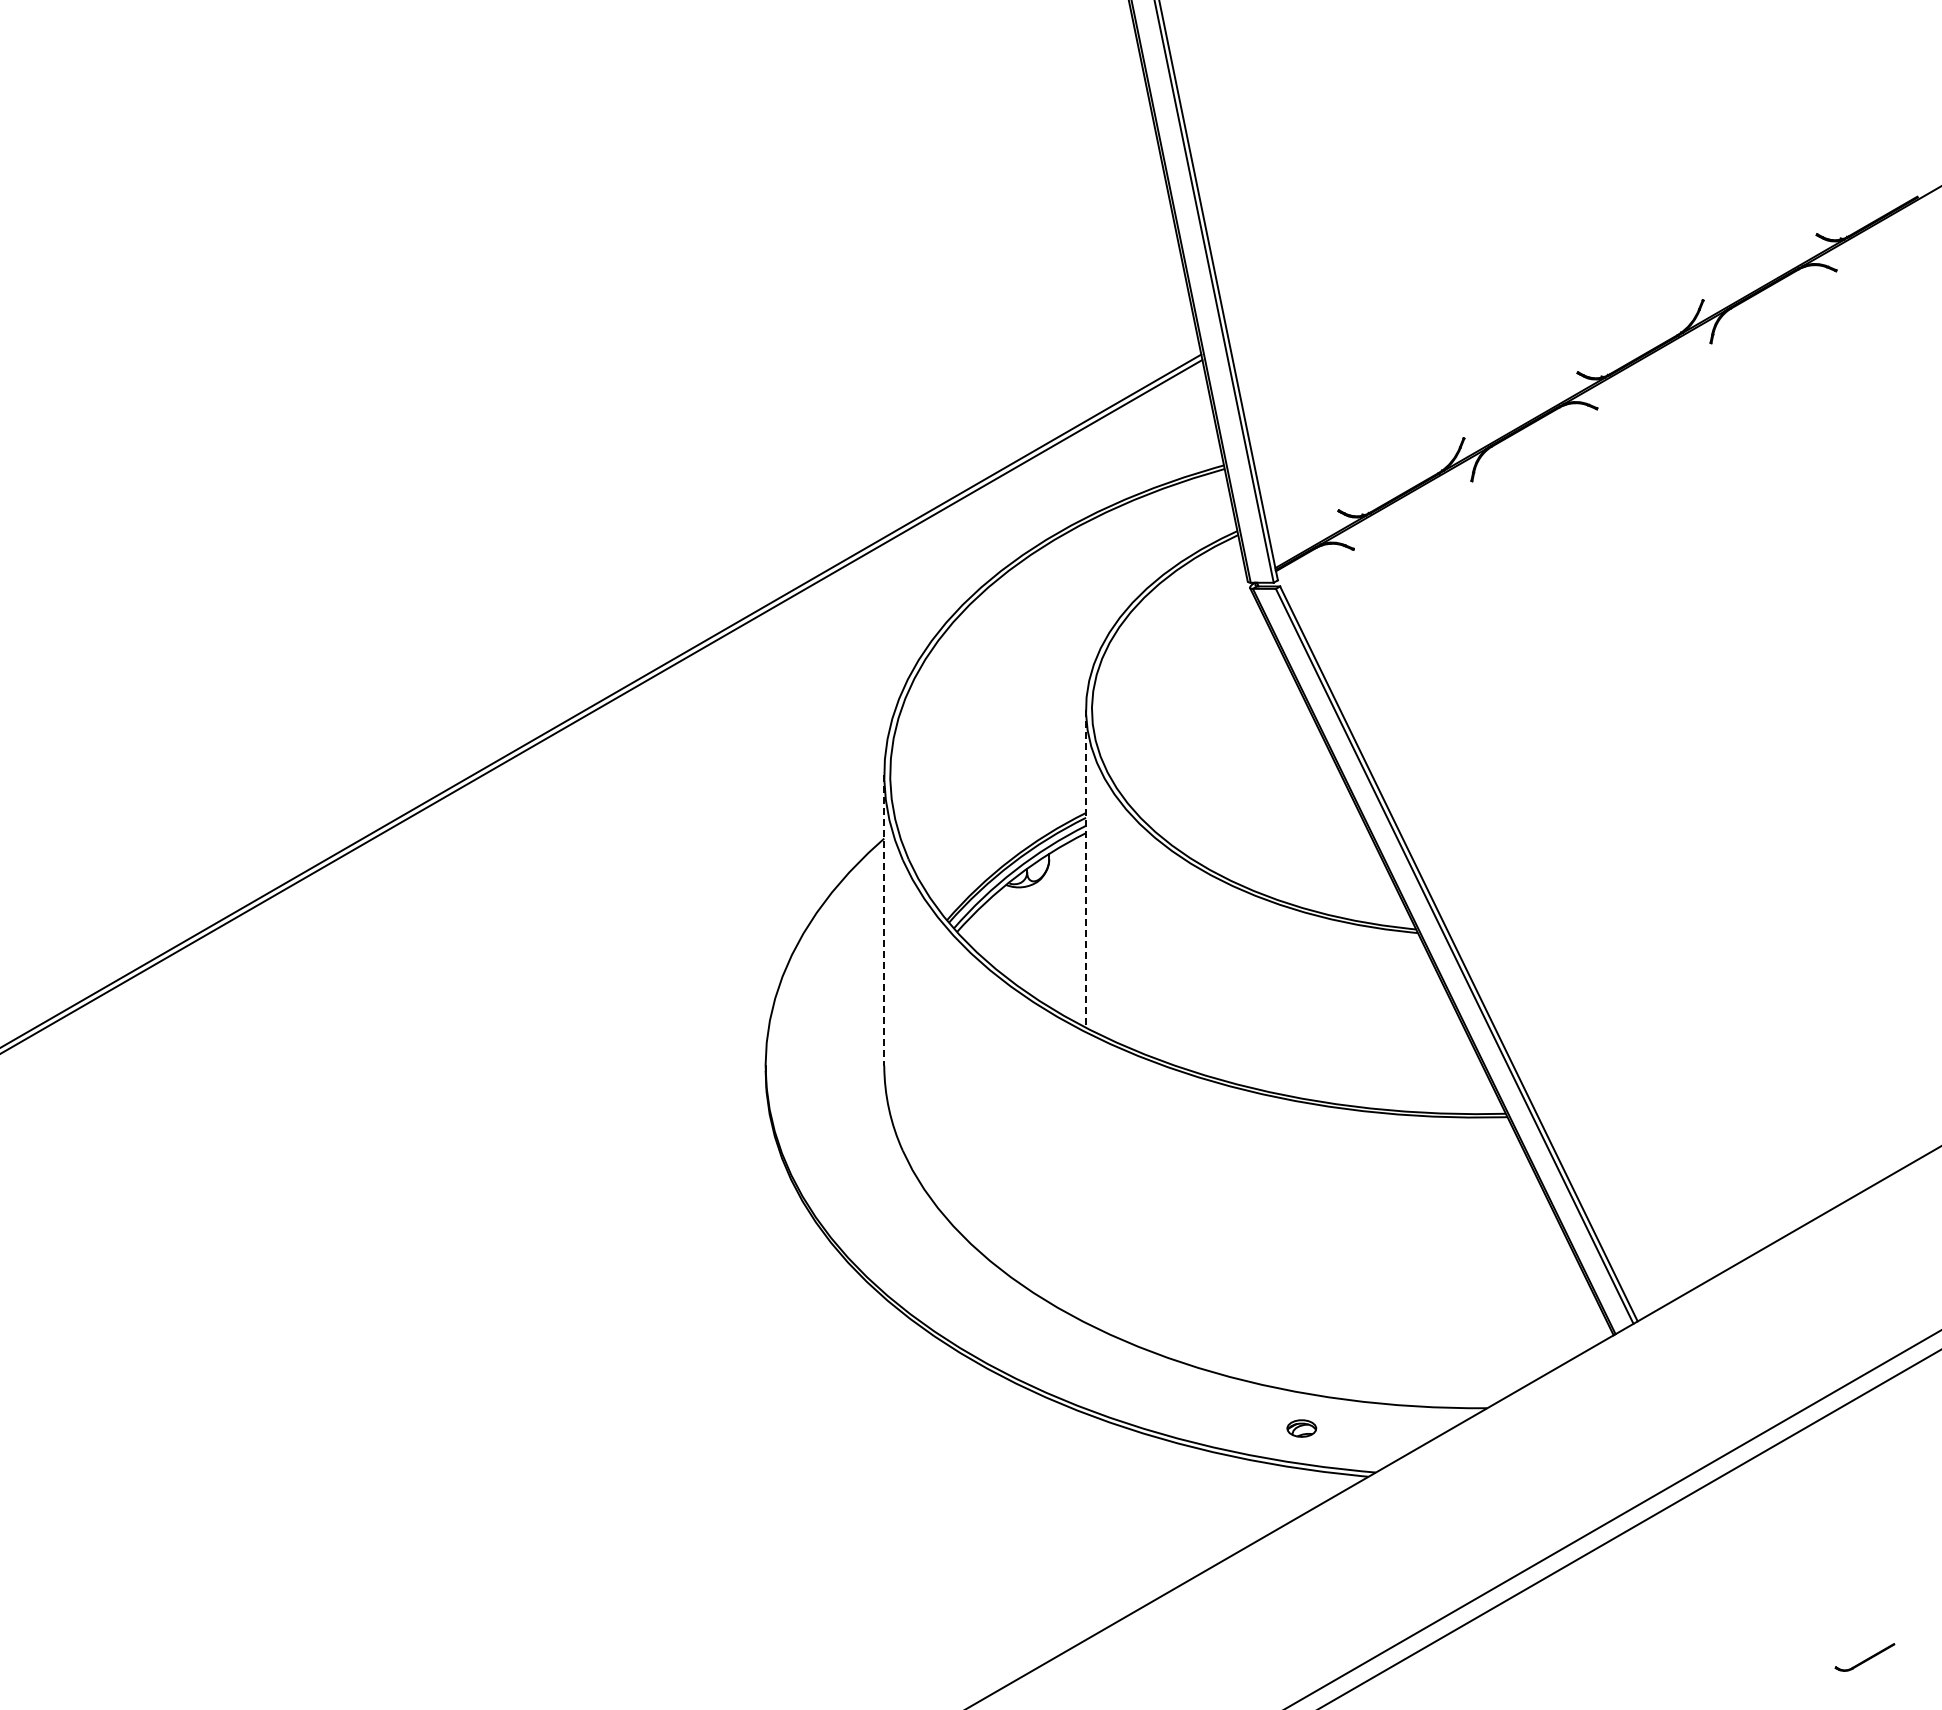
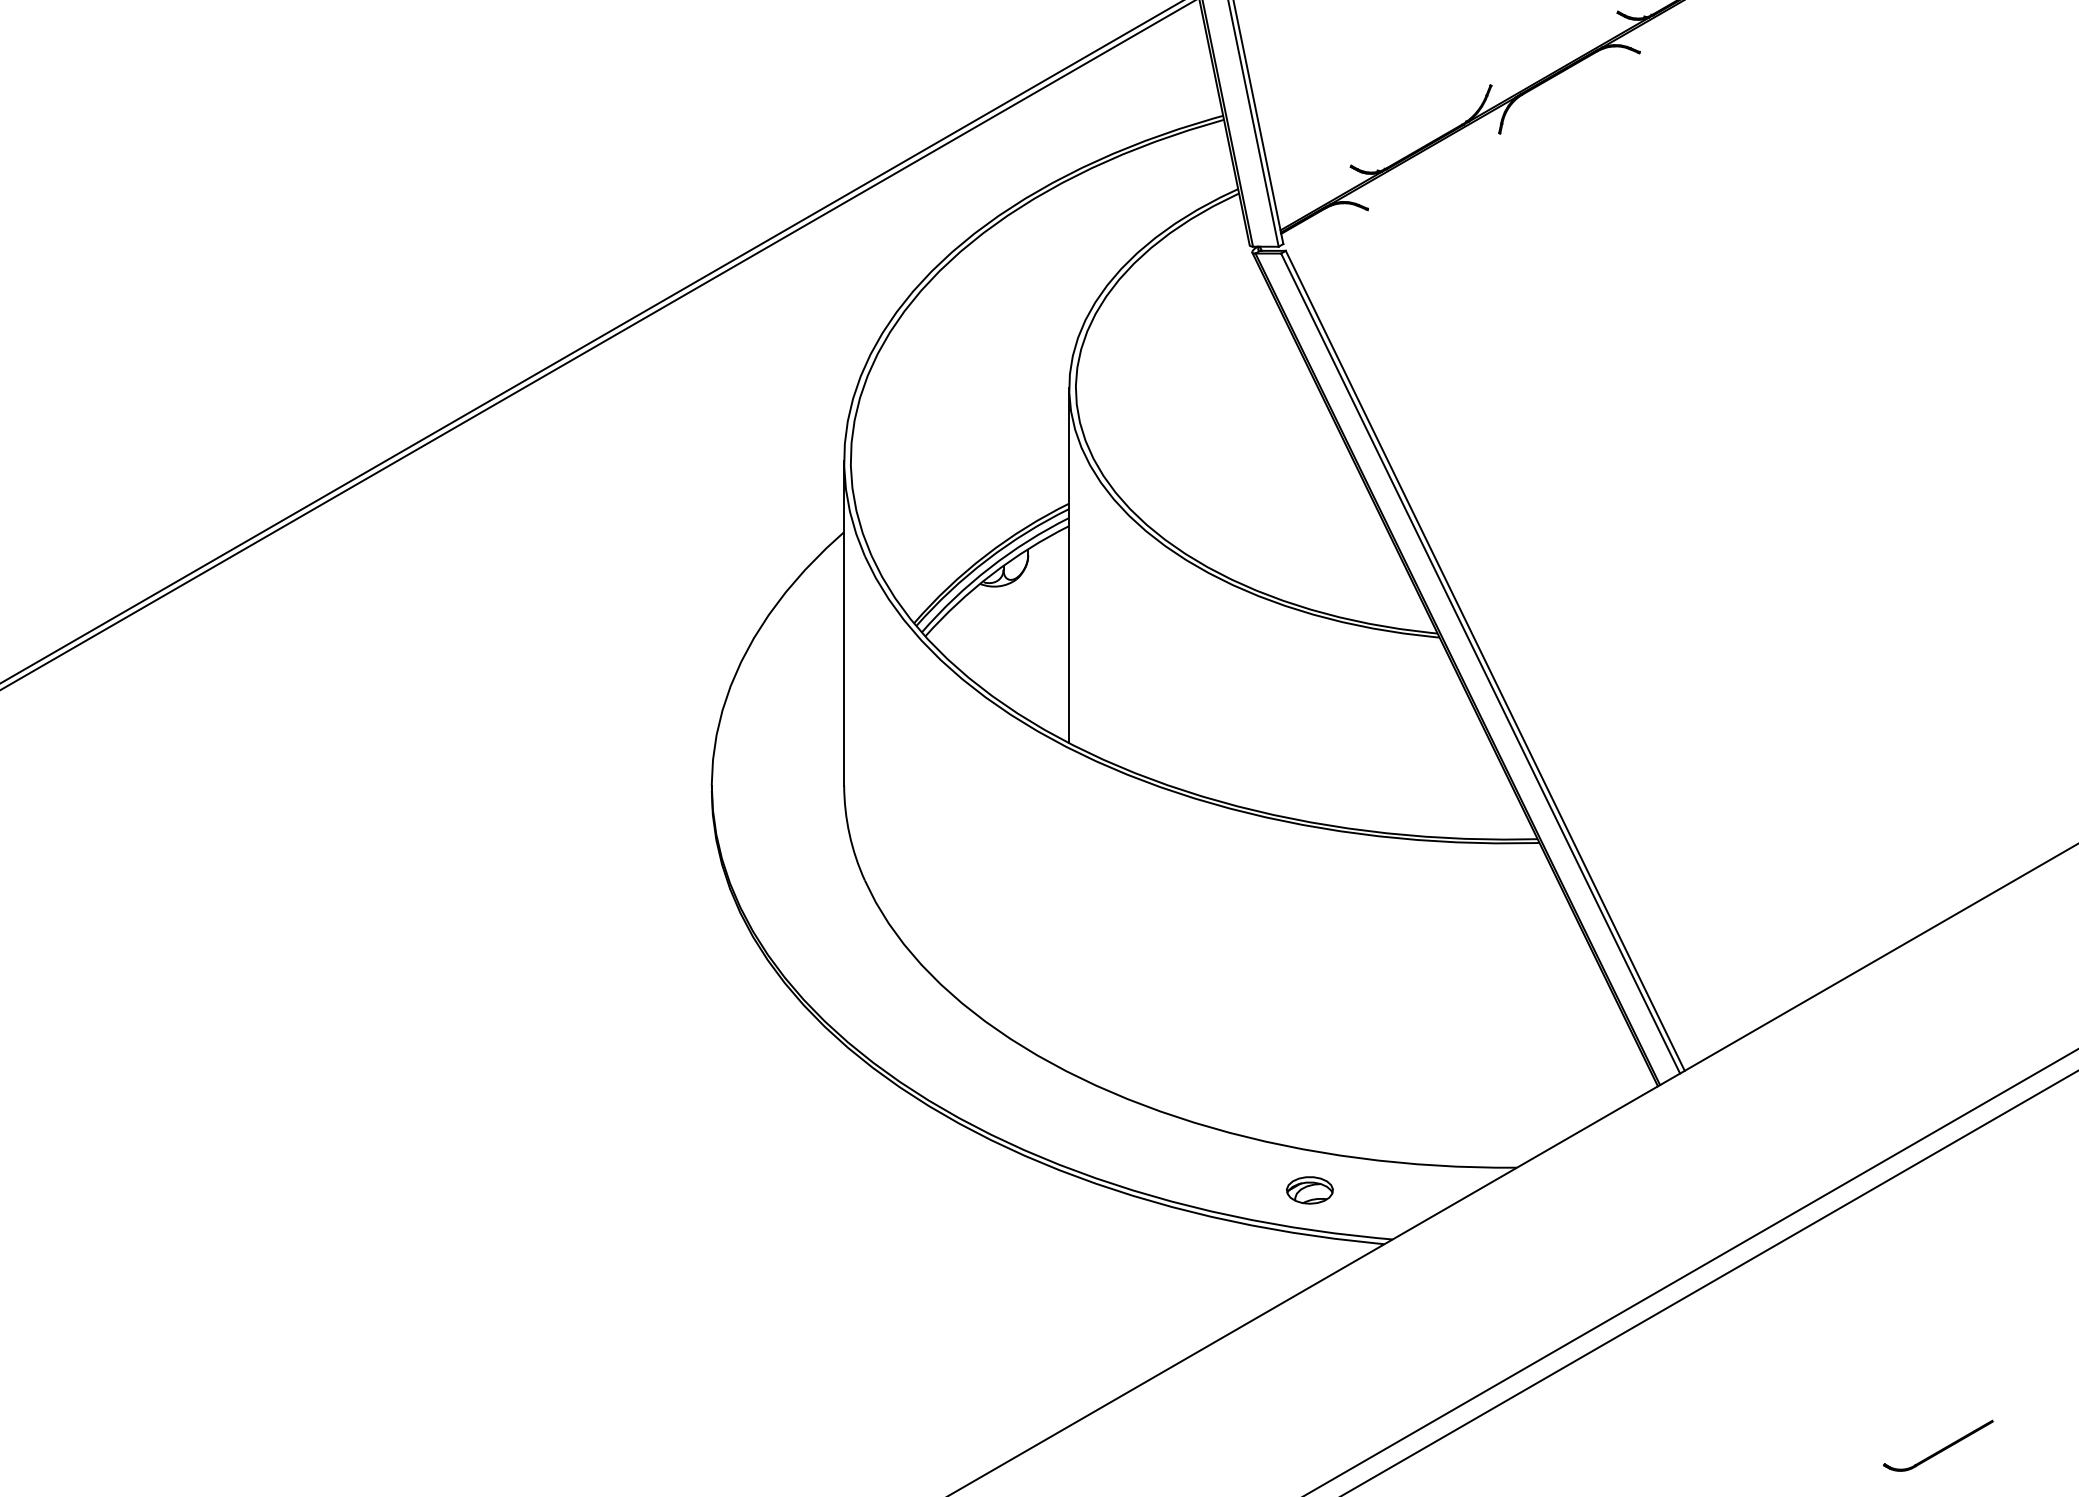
line: (1086, 869) -> (1069, 566), dashed -> solid
line: (884, 920) -> (844, 623), dashed -> solid
part: (1301, 1428) -> (1309, 1190), size x1.43
part: (1864, 1657) -> (1937, 1445), size x1.67

